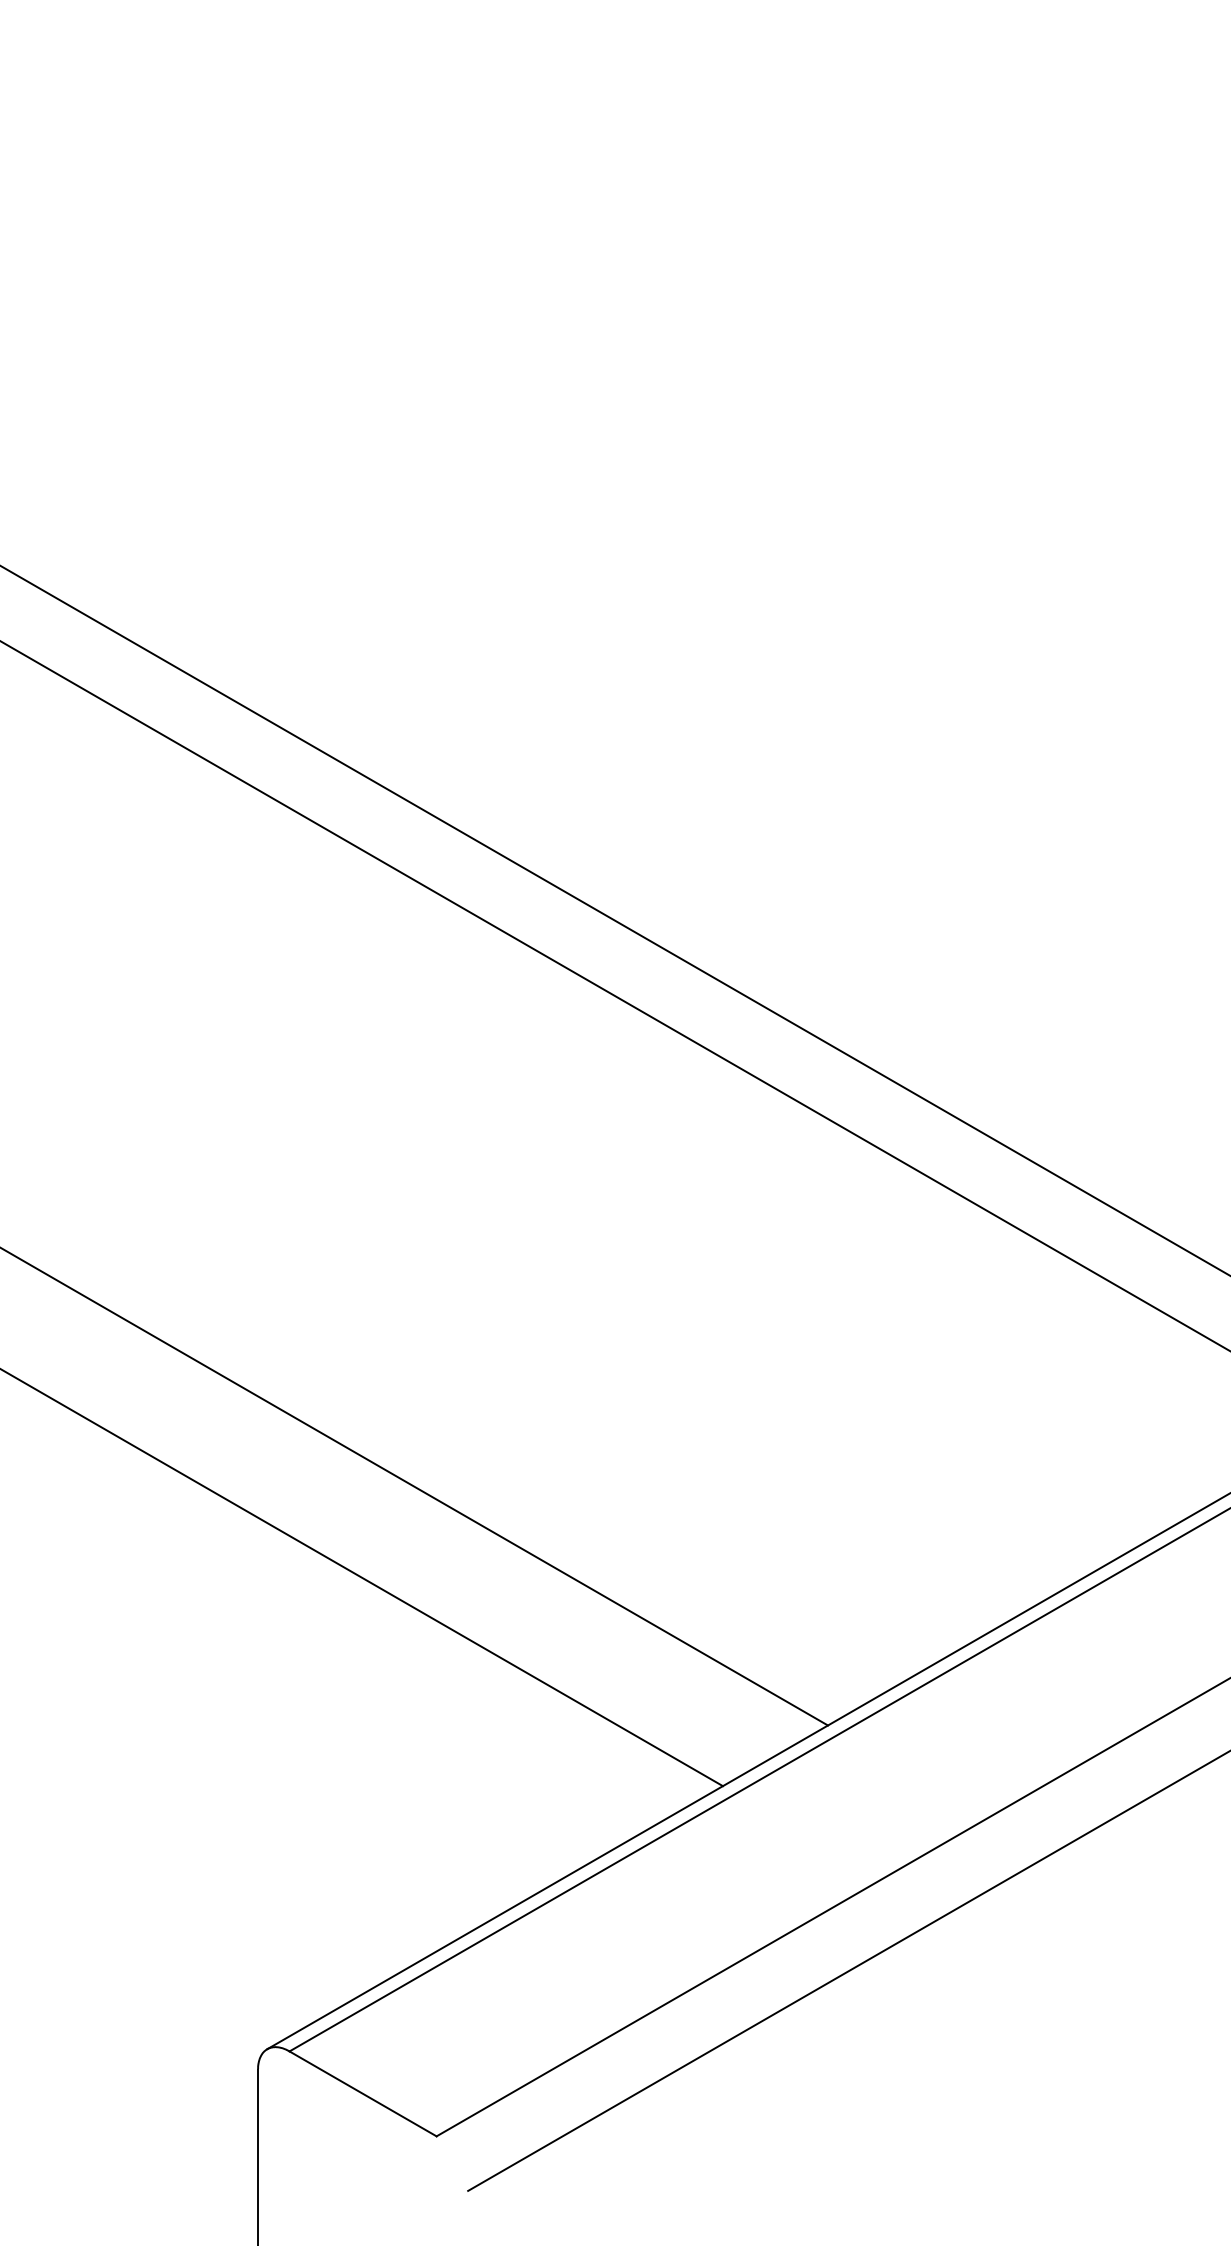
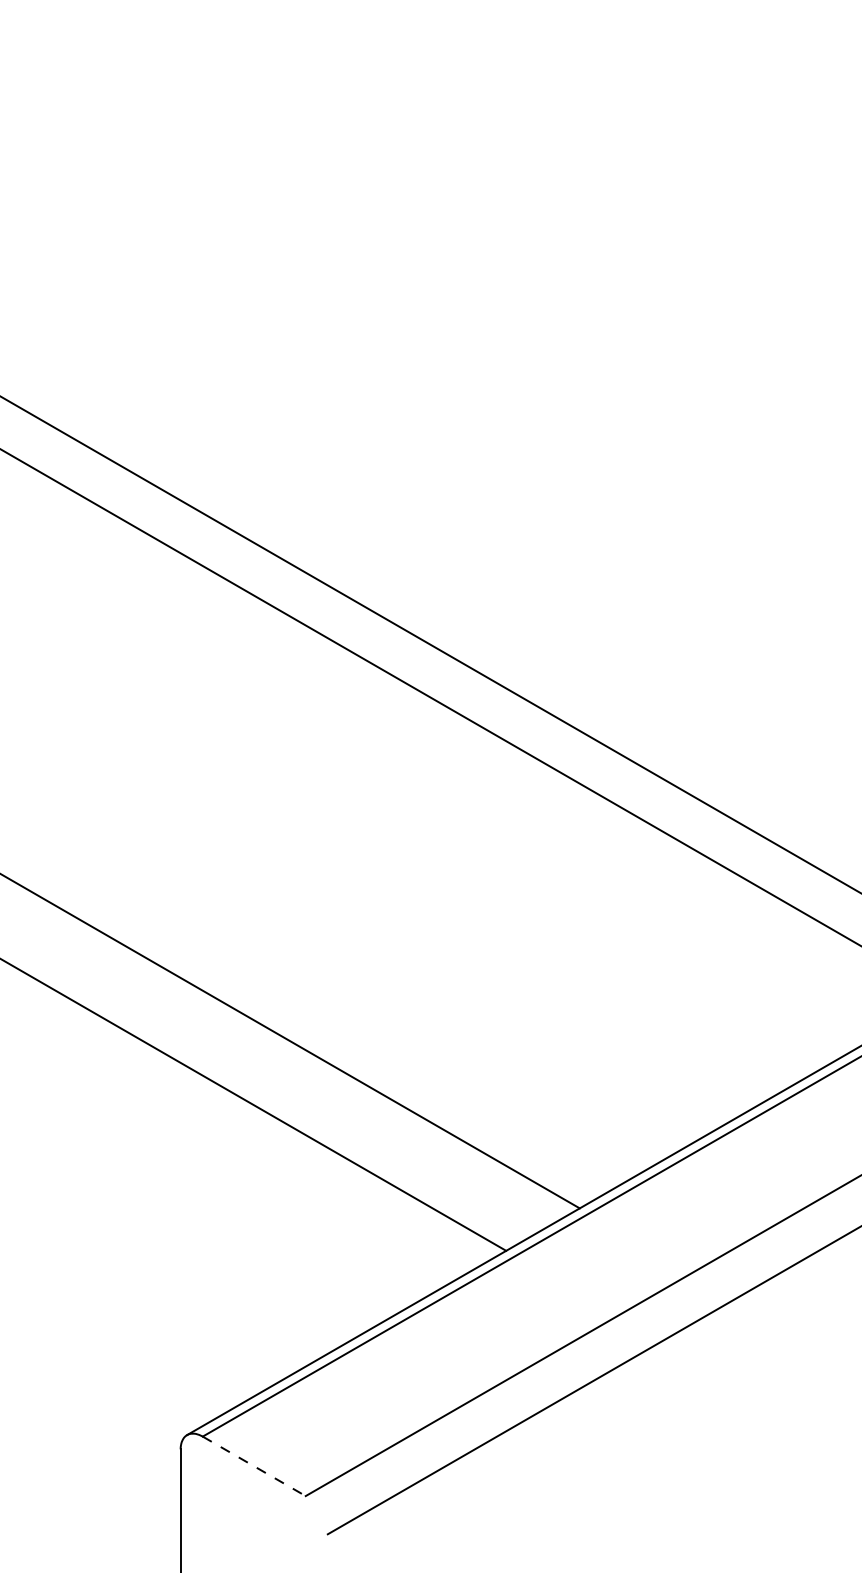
line: (363, 2094) -> (254, 1466), solid -> dashed

